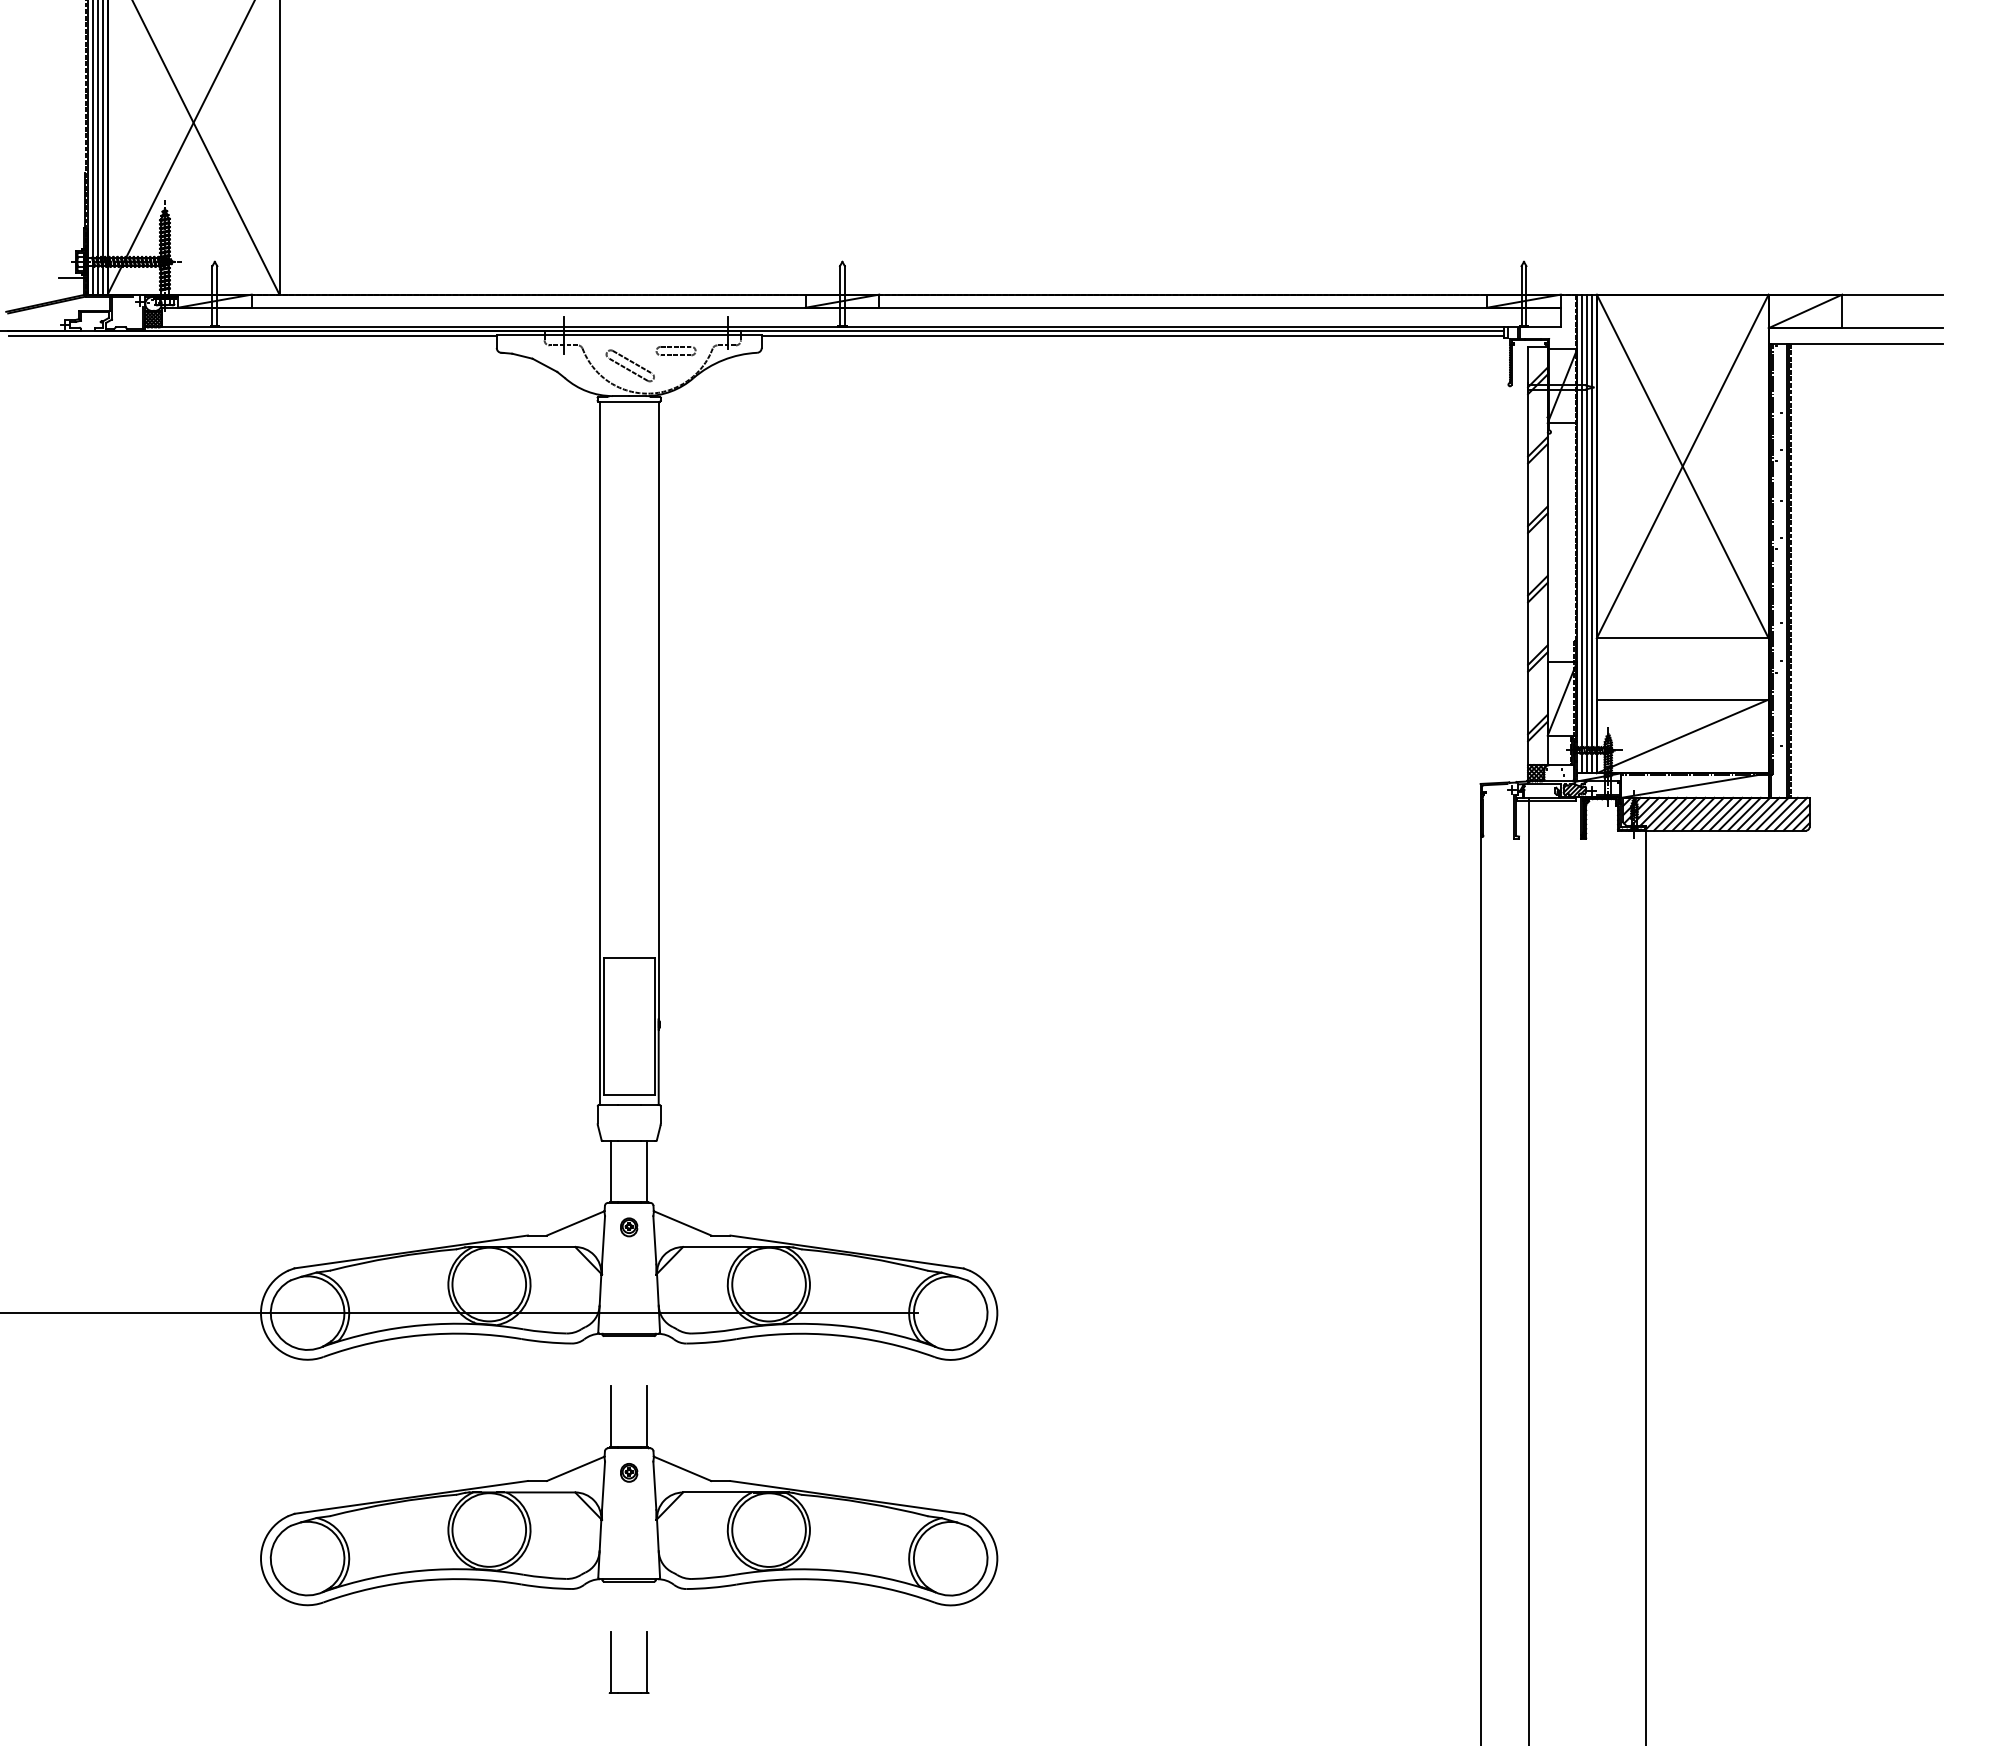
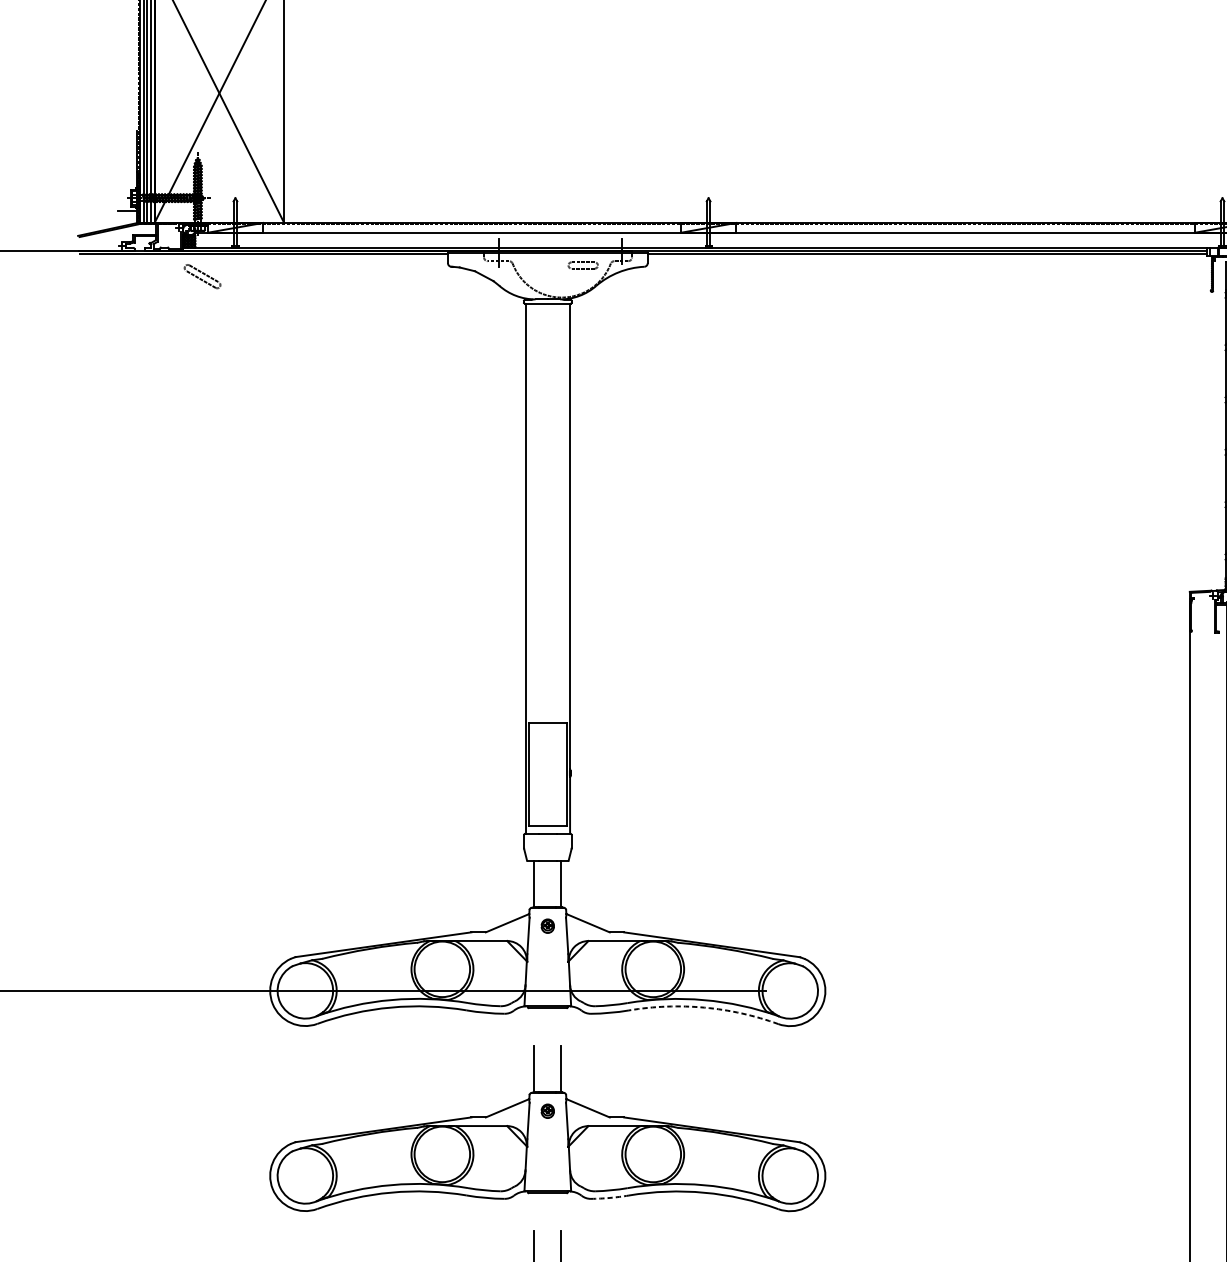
part: (629, 365) -> (201, 276), moved
arc: (836, 1335) -> (704, 1007), solid -> dashed
arc: (711, 1587) -> (609, 1197), solid -> dashed

